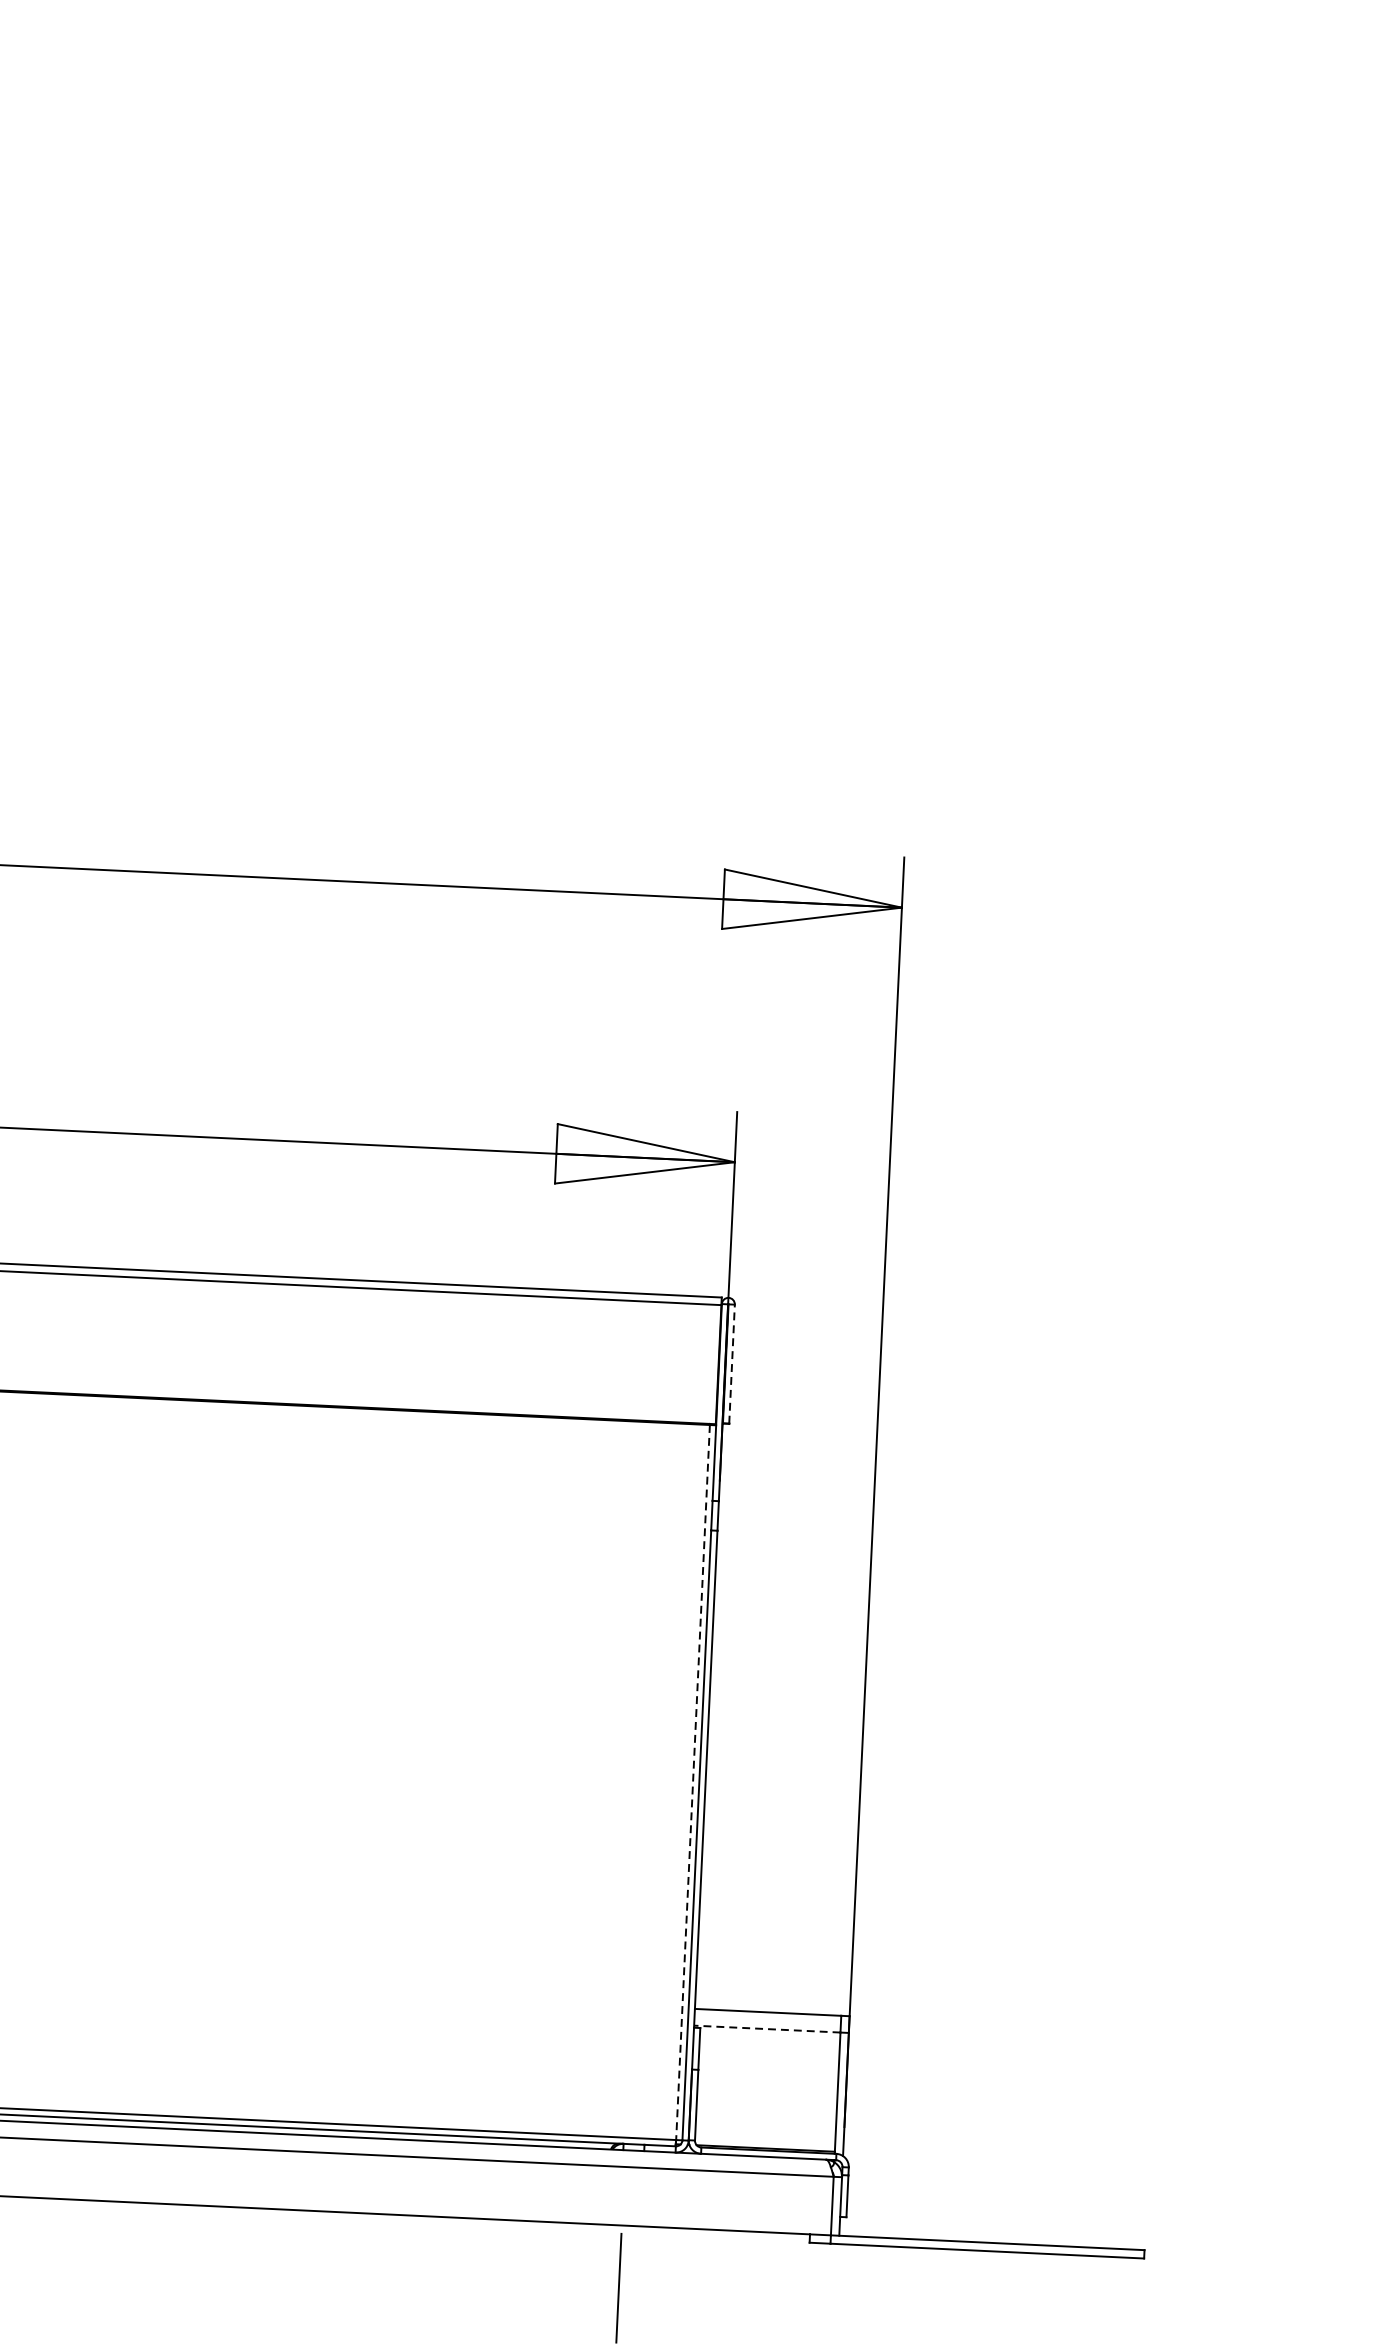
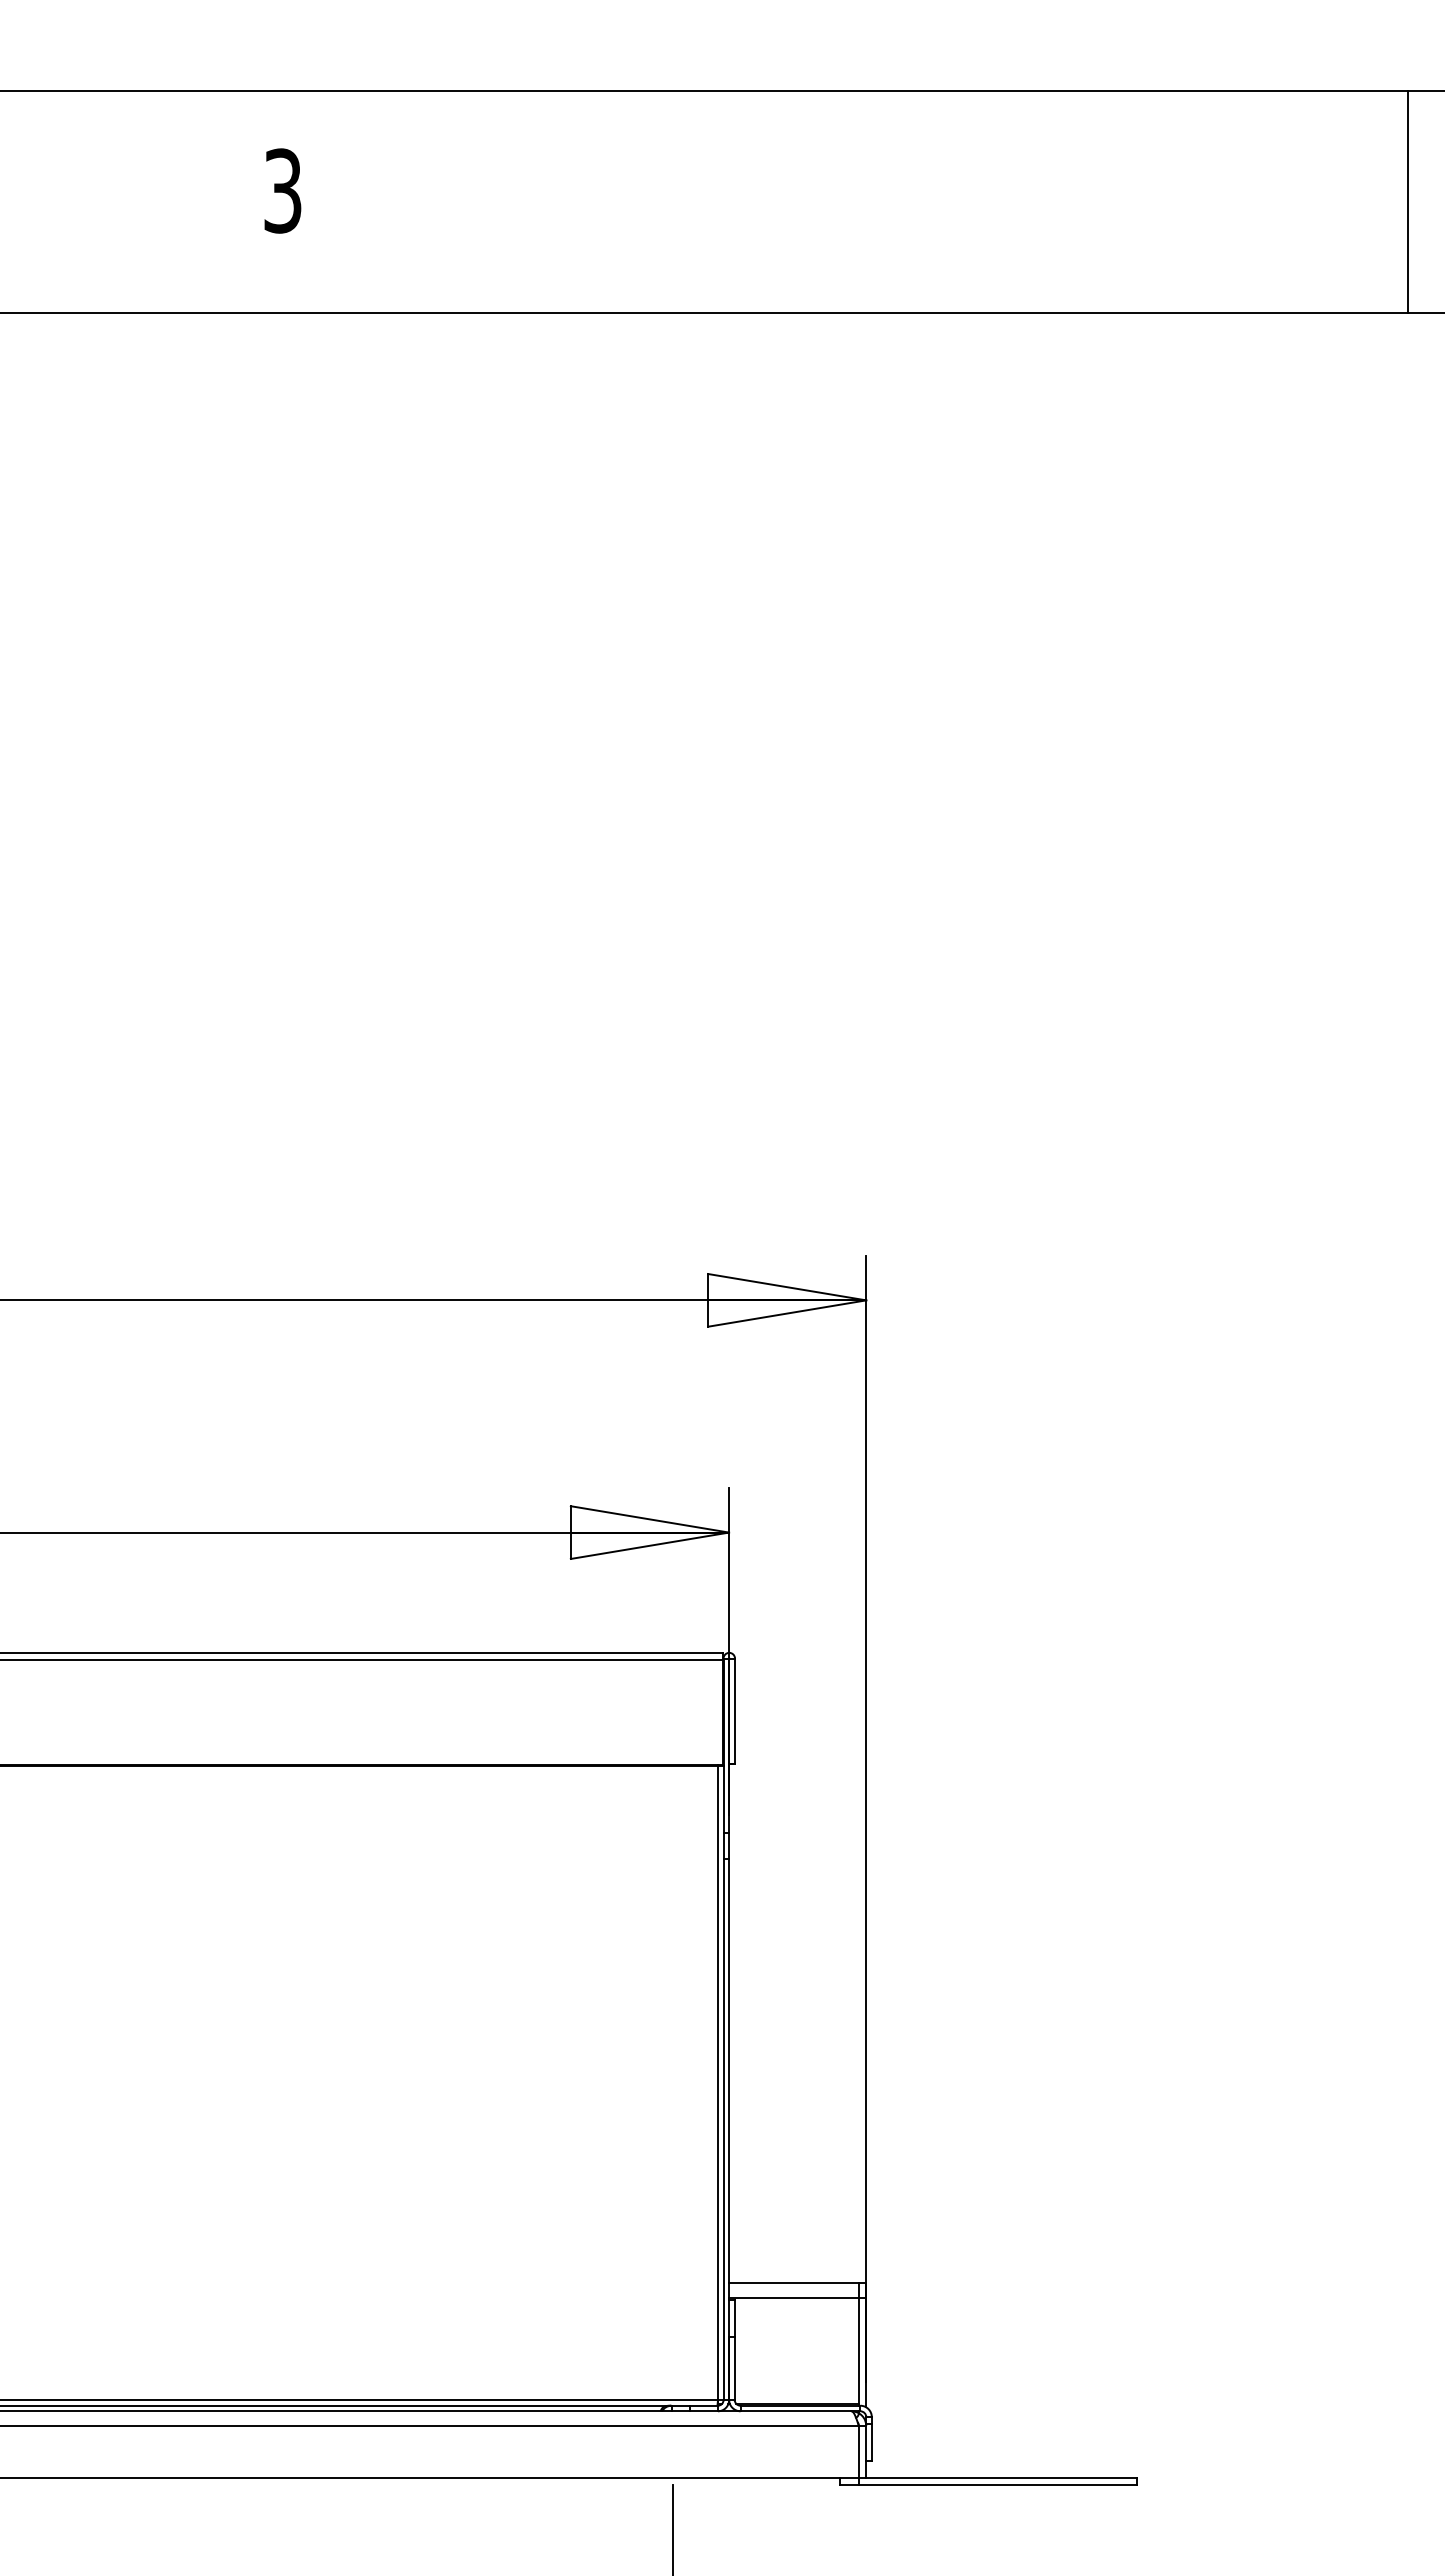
line: (732, 1364) -> (735, 1711), dashed -> solid
line: (692, 1782) -> (717, 2083), dashed -> solid
line: (766, 2029) -> (793, 2298), dashed -> solid

